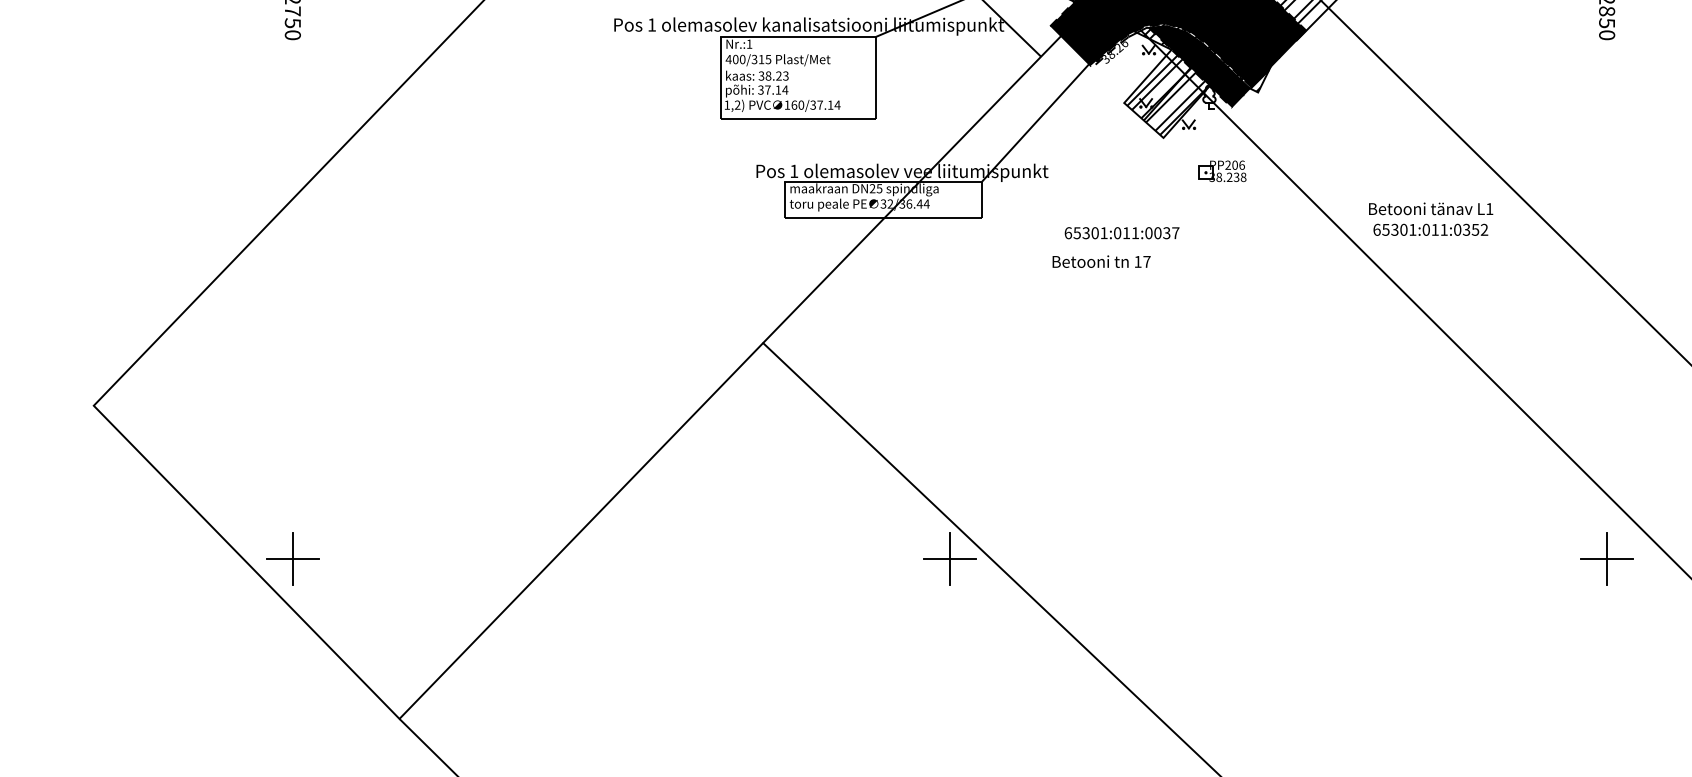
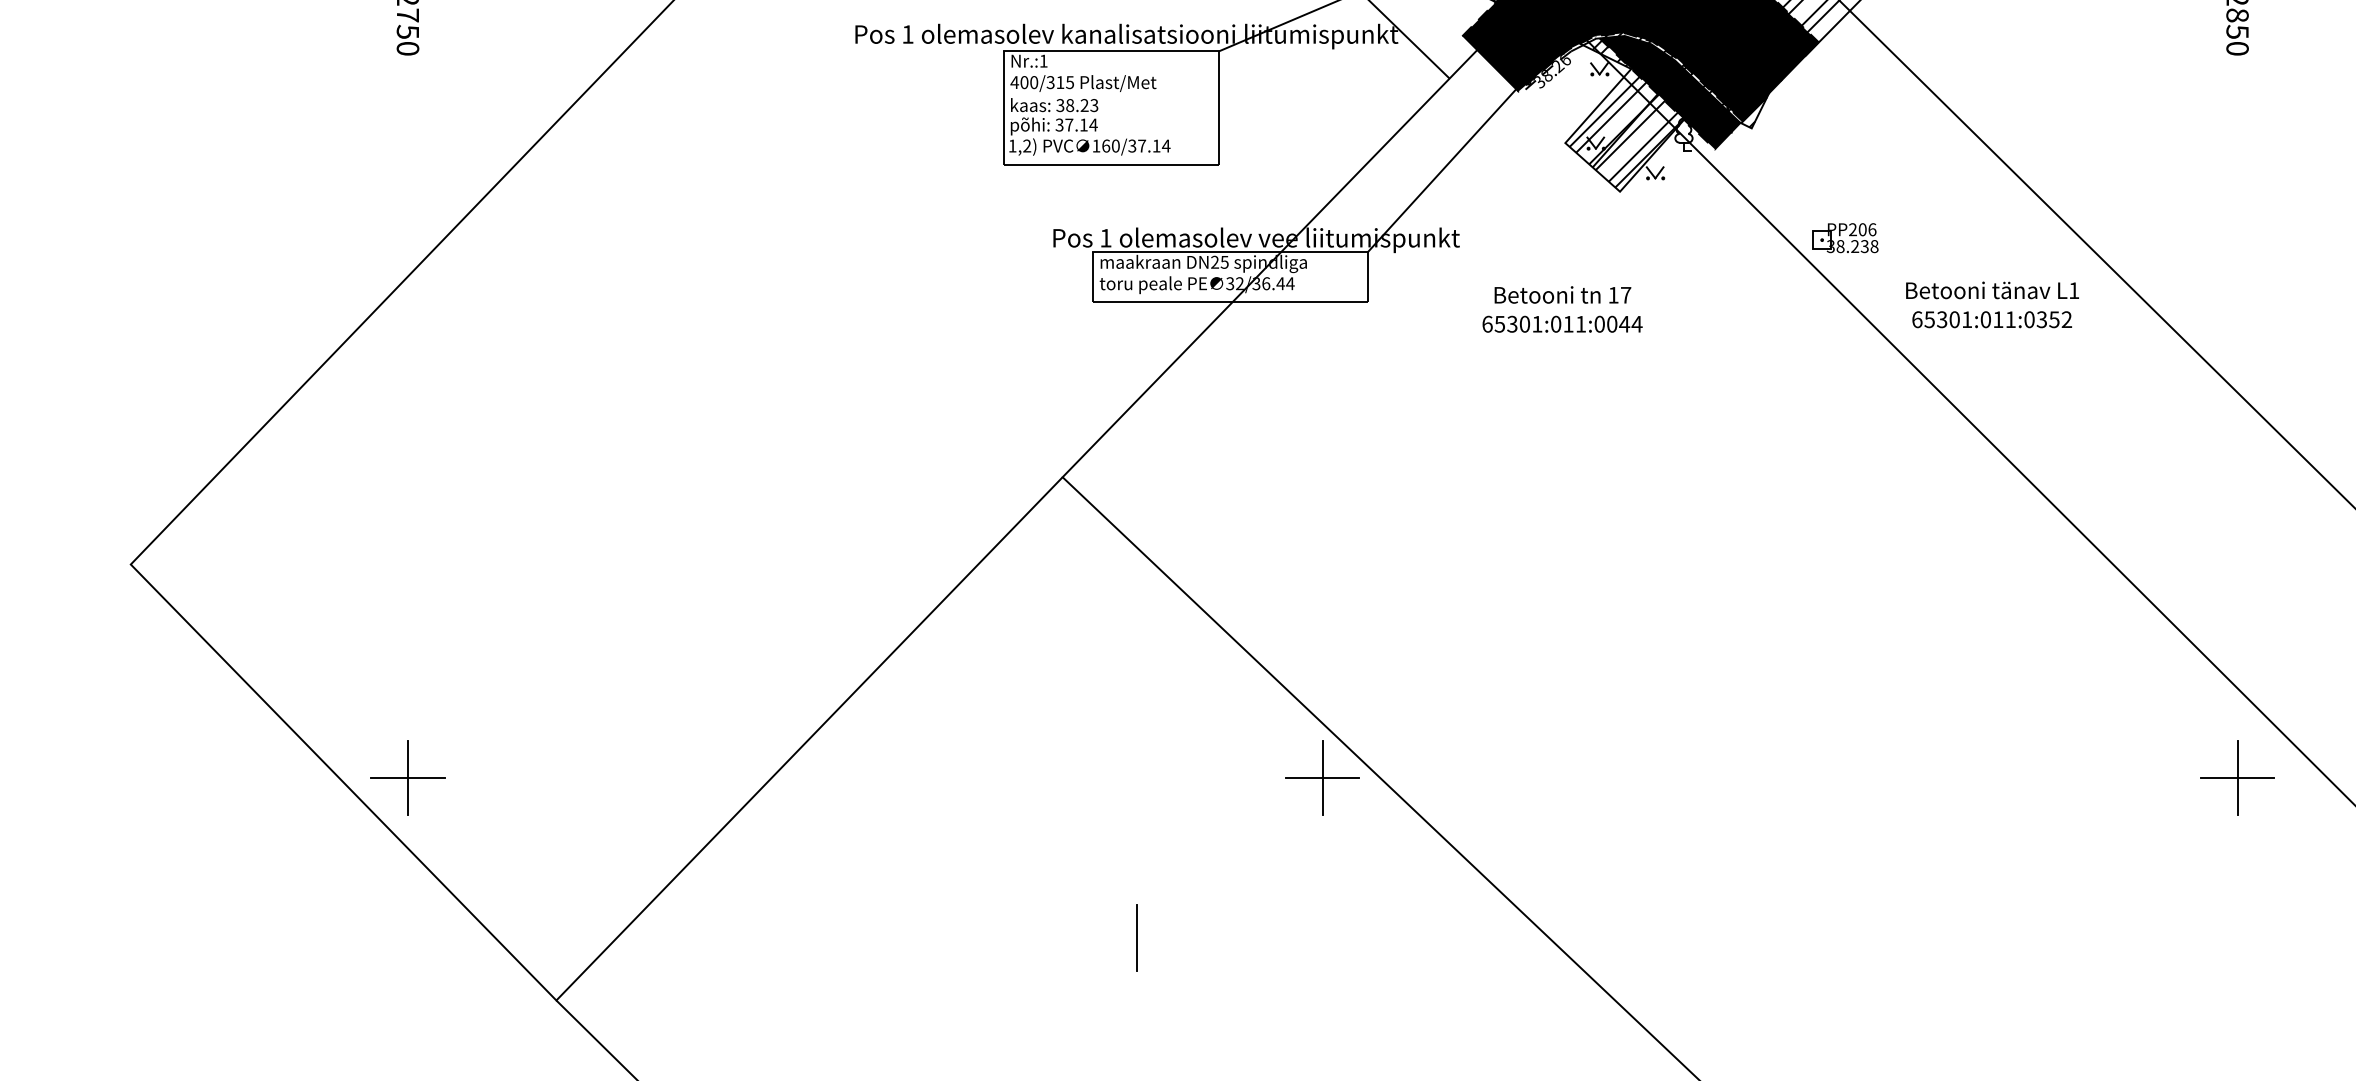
part: (1222, 171) -> (1845, 238), moved
text: (1171, 232) -> (1630, 323), 65301:011:0037 -> 65301:011:0044
text: (1101, 261) -> (1562, 294), moved
line: (816, 673) -> (1136, 937), added

